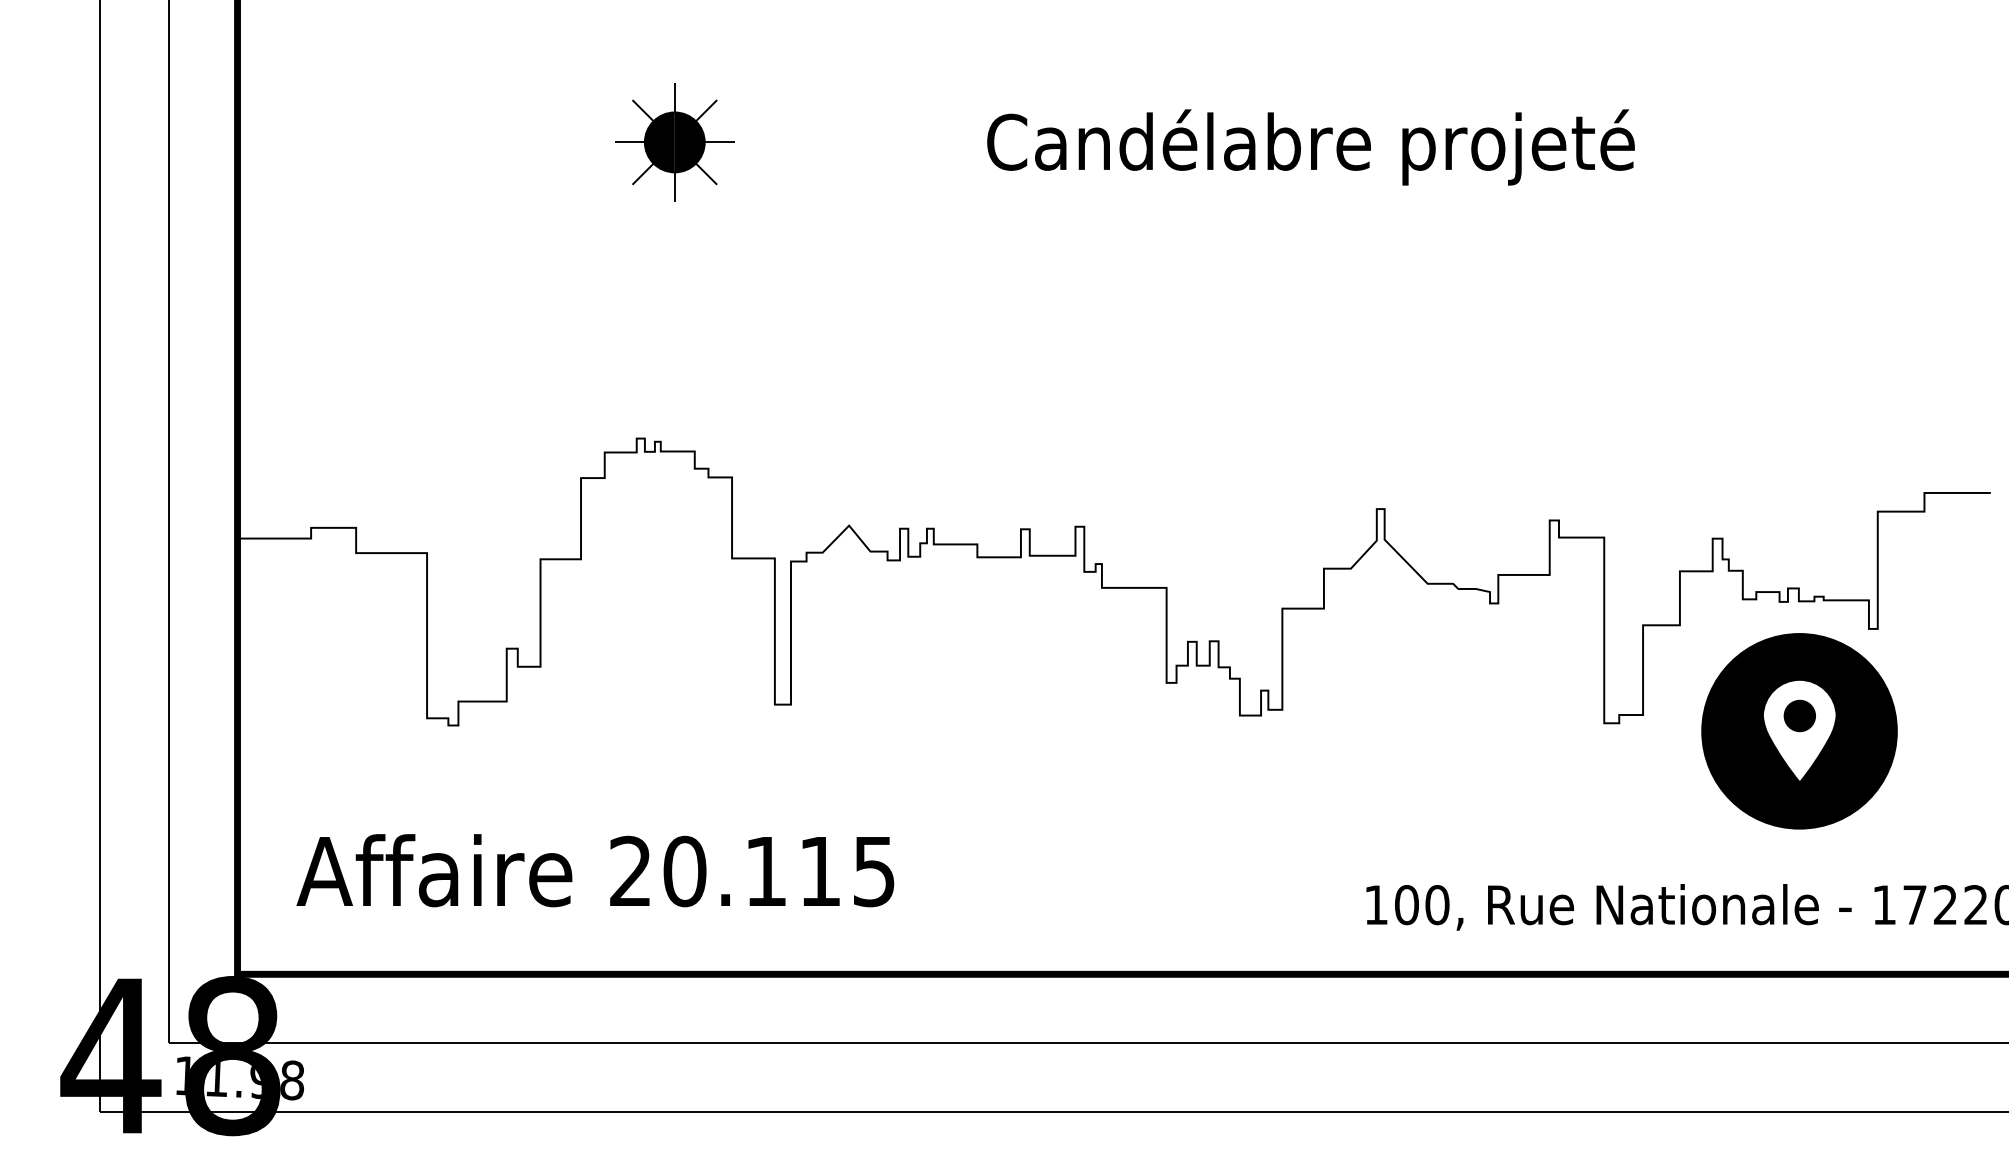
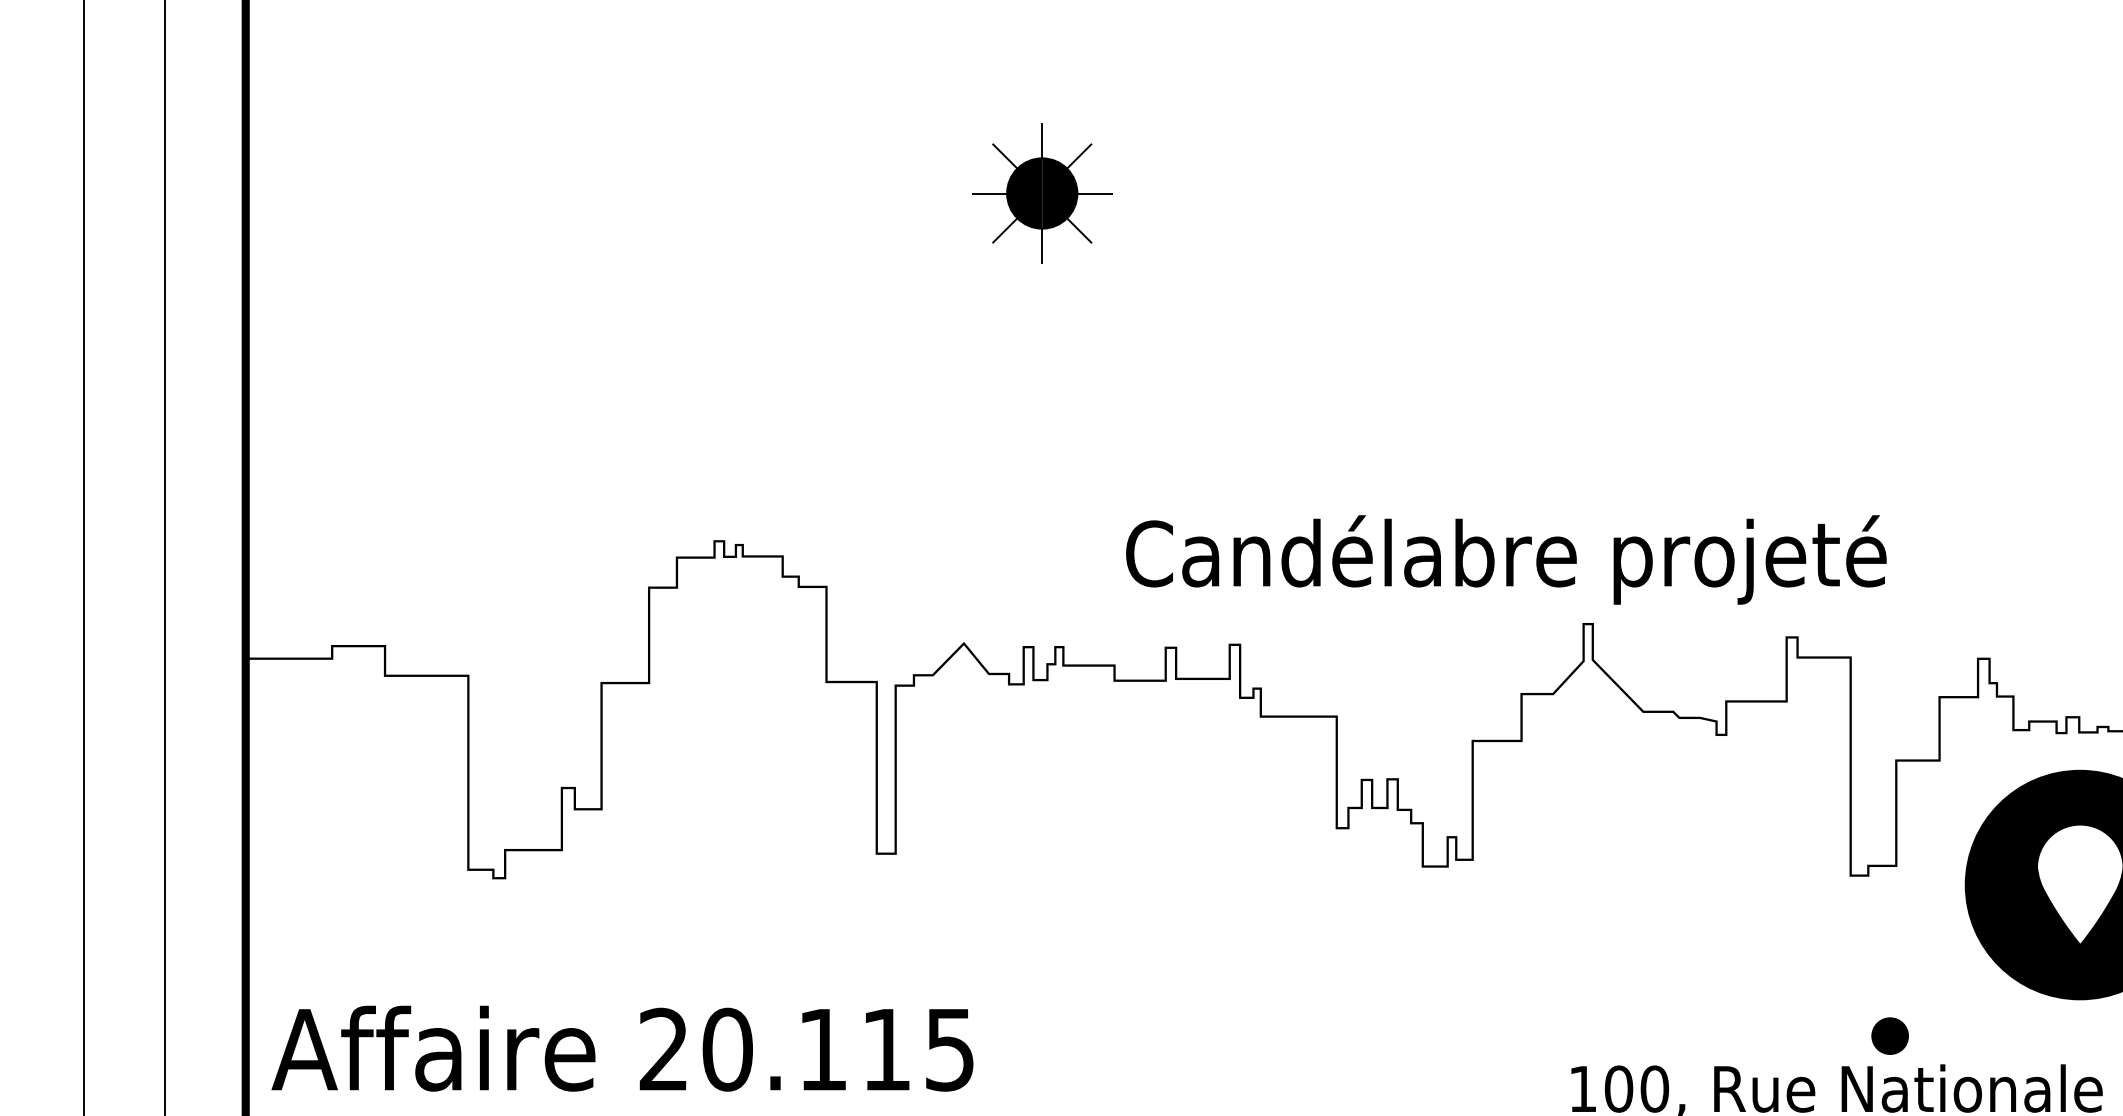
part: (674, 142) -> (1041, 193), moved
text: (1310, 147) -> (1505, 559), moved
part: (1799, 715) -> (1889, 1035), moved
text: (595, 870) -> (622, 1048), moved

